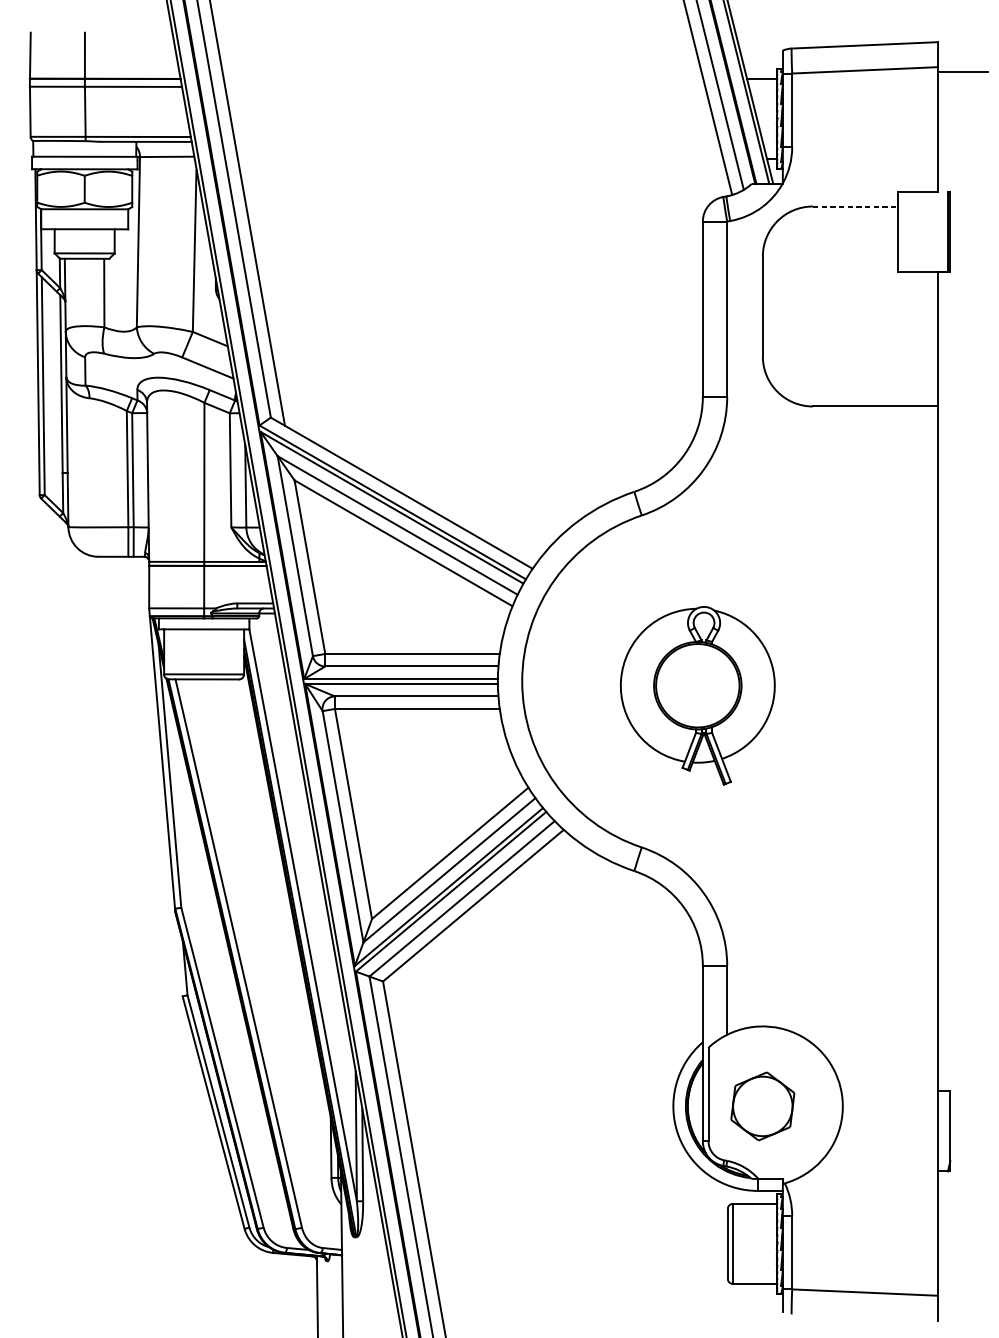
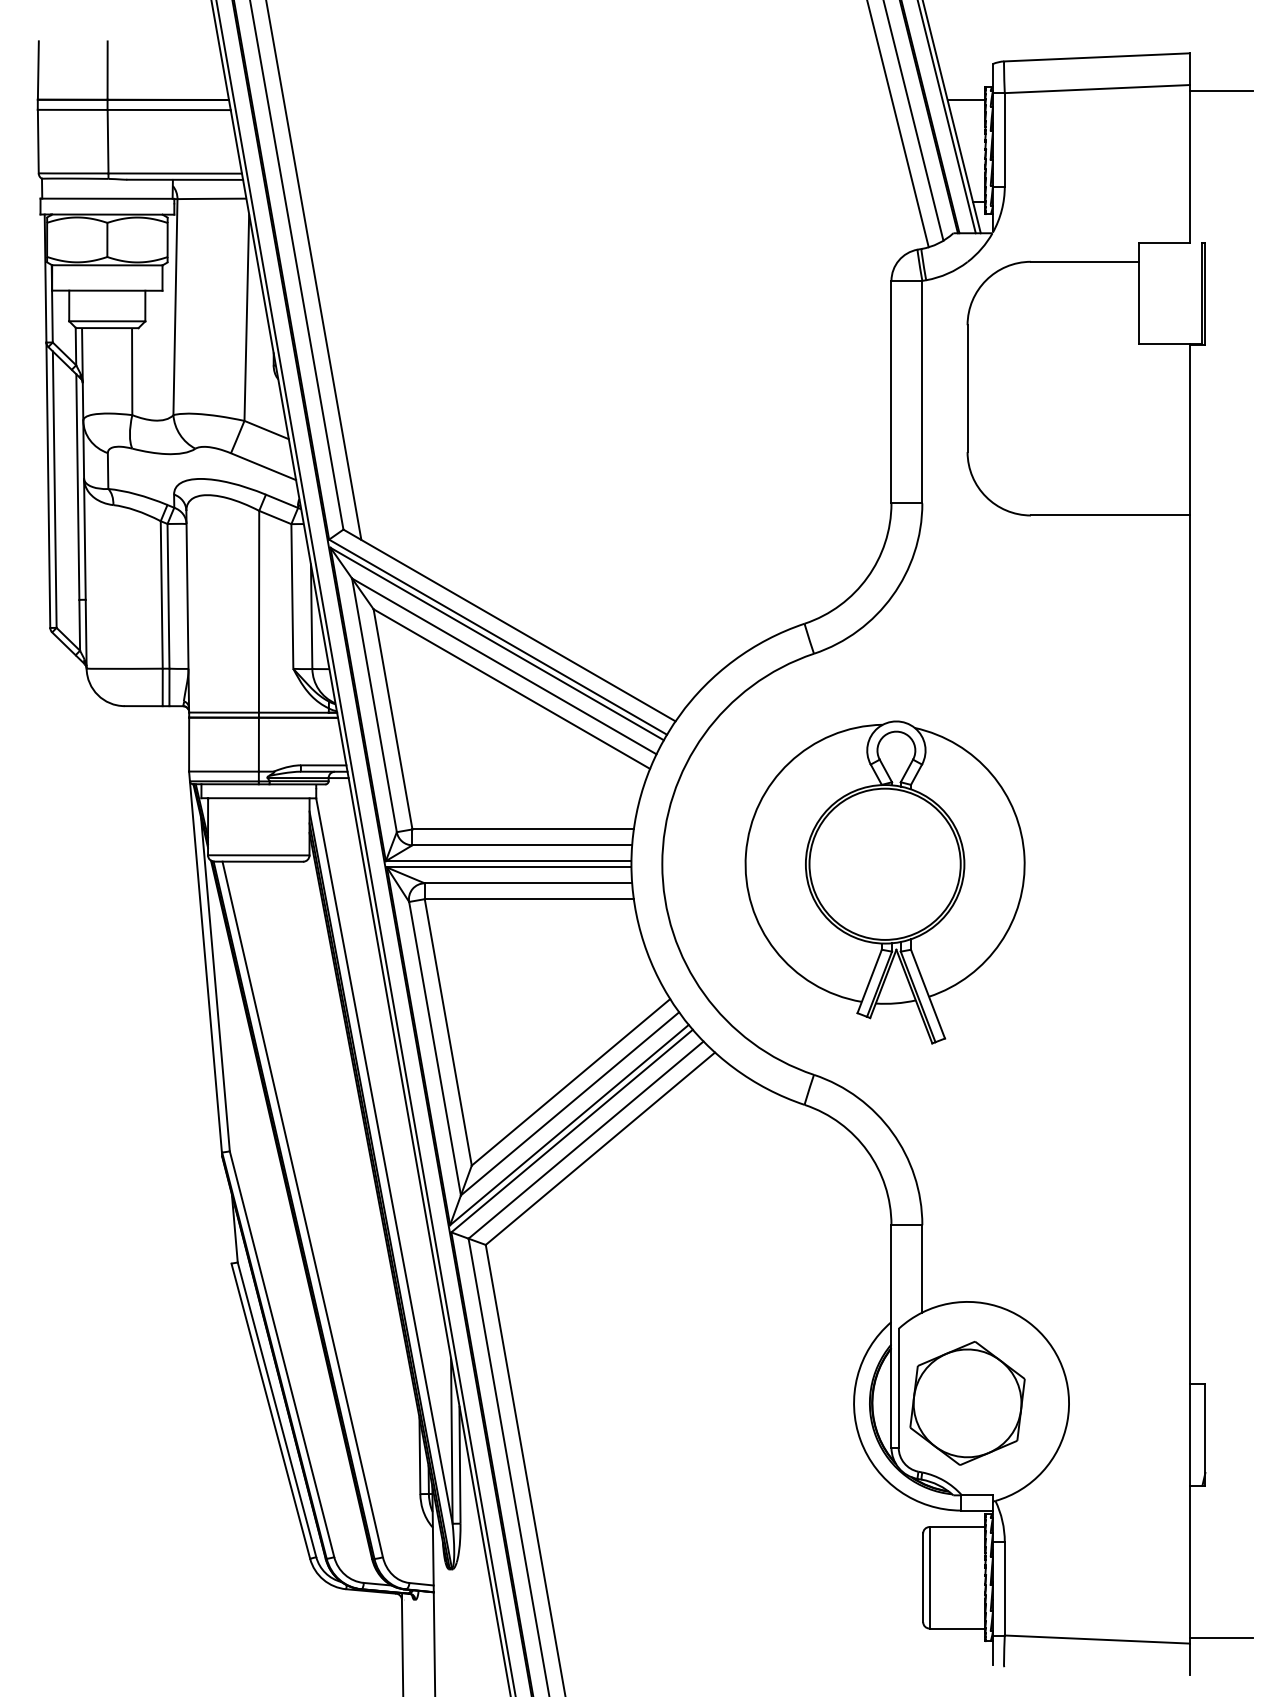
line: (855, 206) -> (1084, 261), dashed -> solid
part: (697, 695) -> (884, 882), size x1.43
part: (762, 1106) -> (967, 1403), size x1.43
line: (962, 1291) -> (1220, 1638), added

